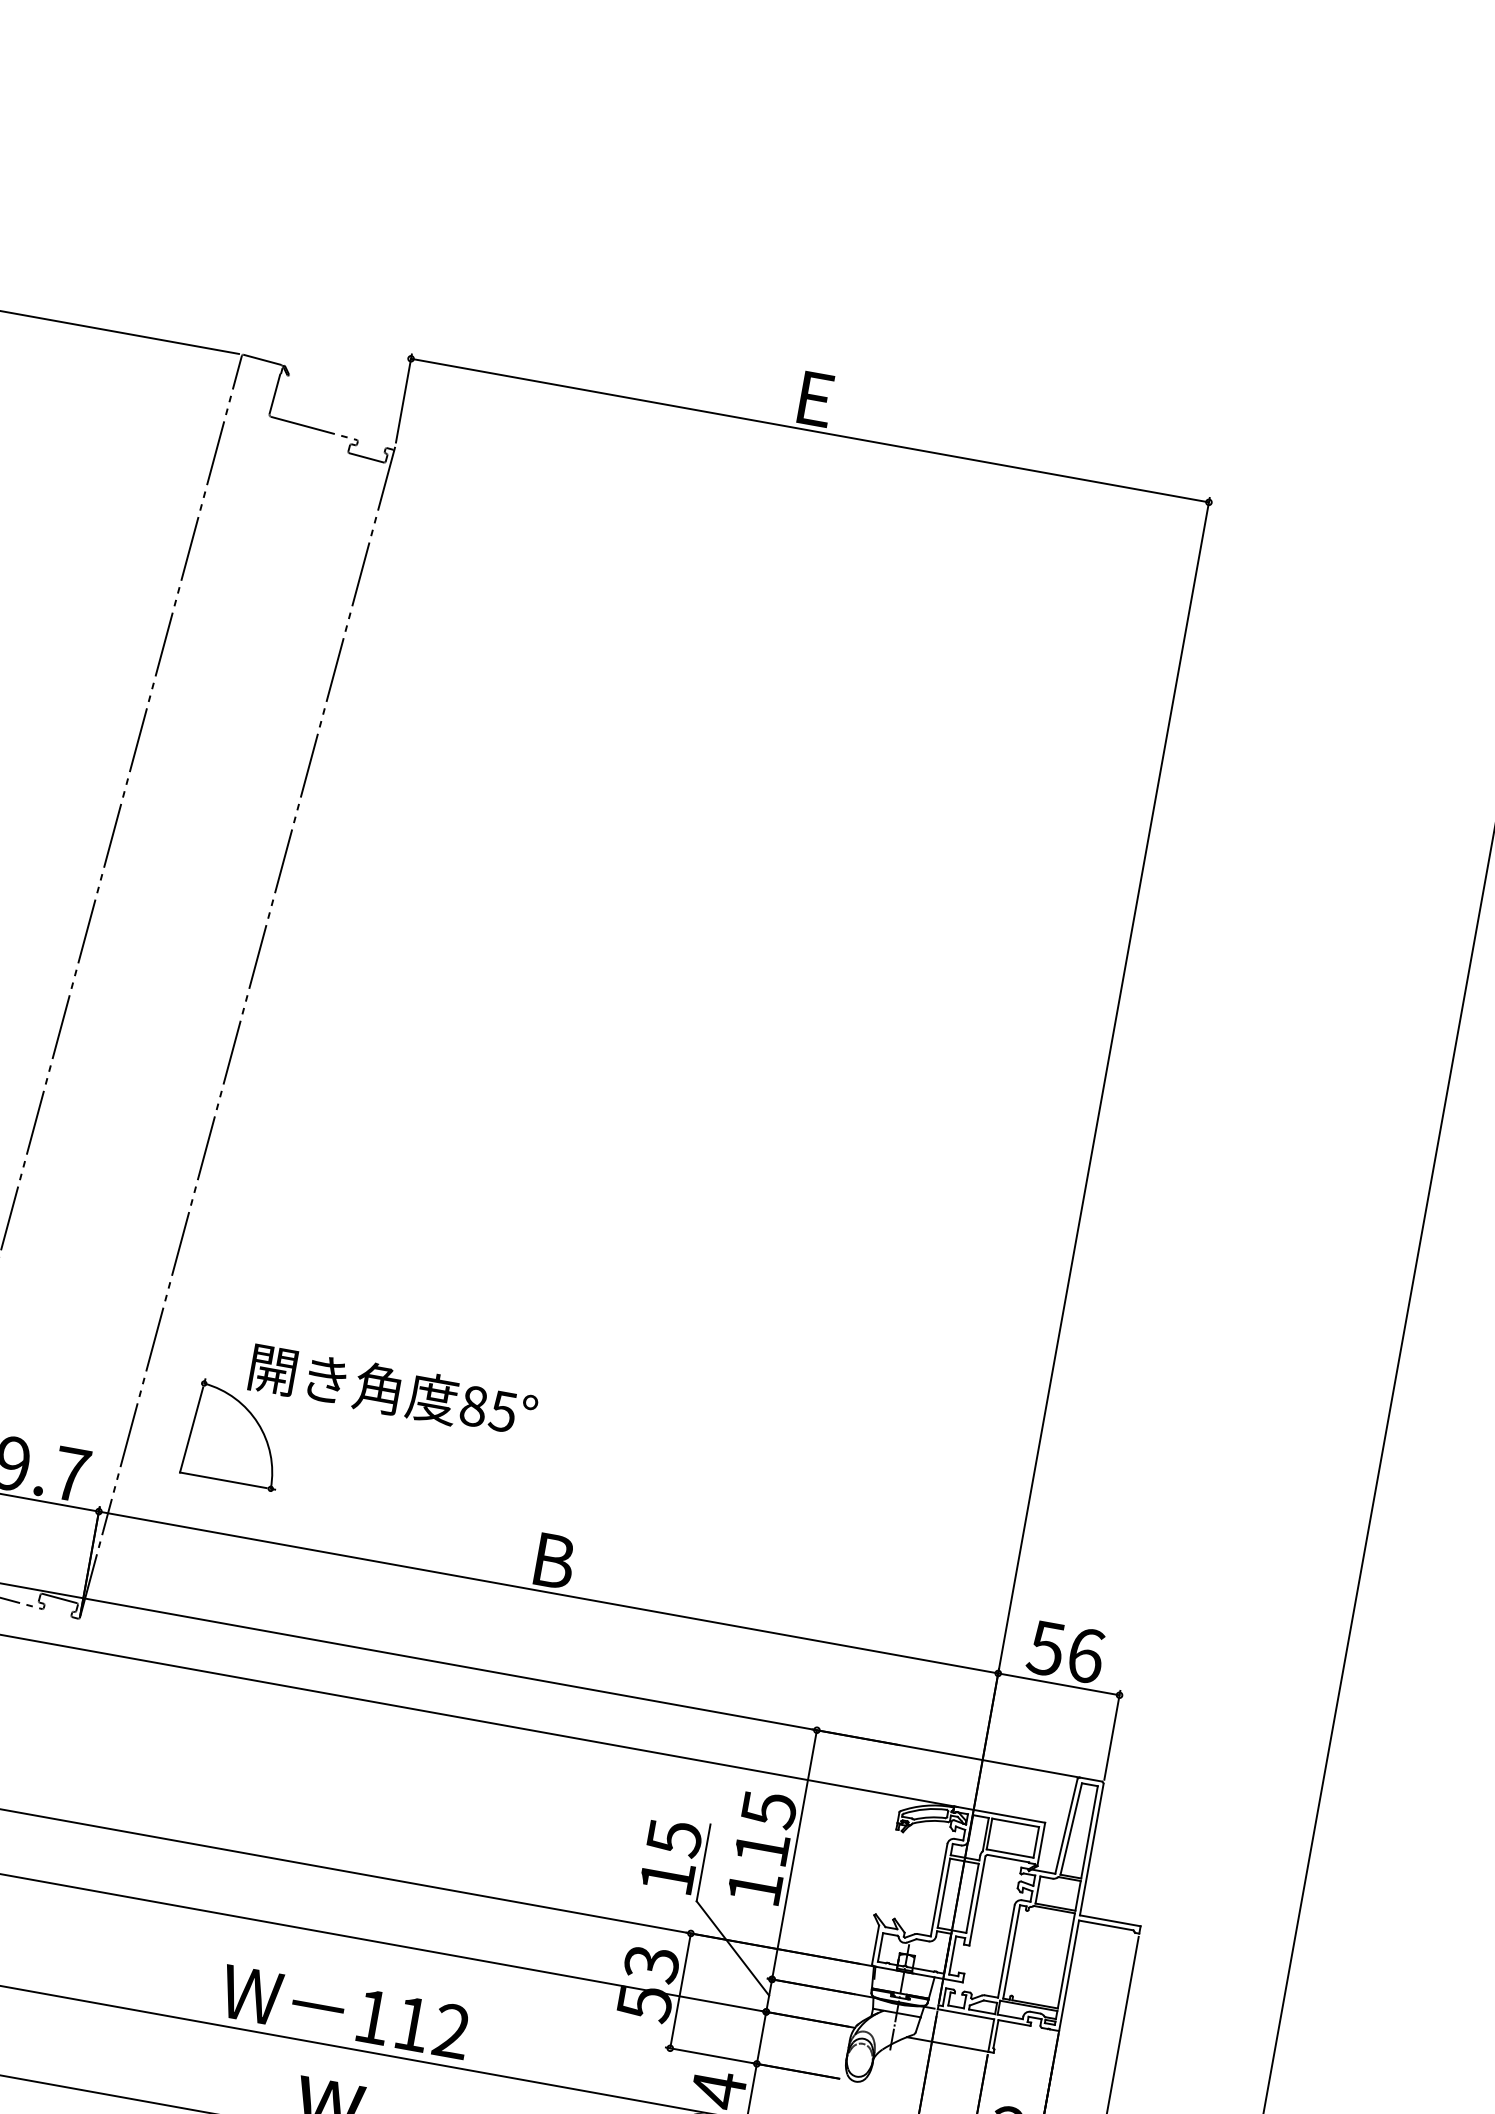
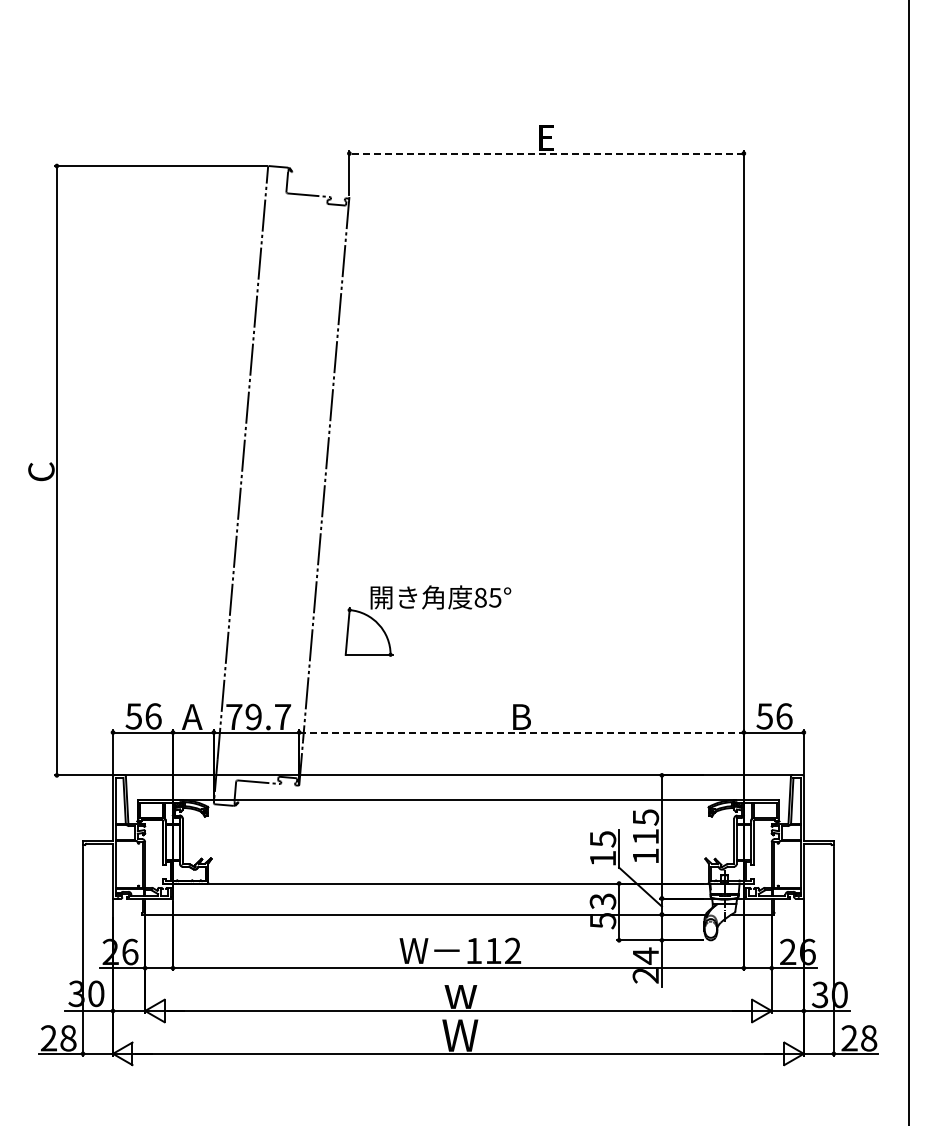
line: (809, 430) -> (546, 153), solid -> dashed
part: (353, 1409) -> (423, 609), moved
line: (550, 1592) -> (522, 732), solid -> dashed

